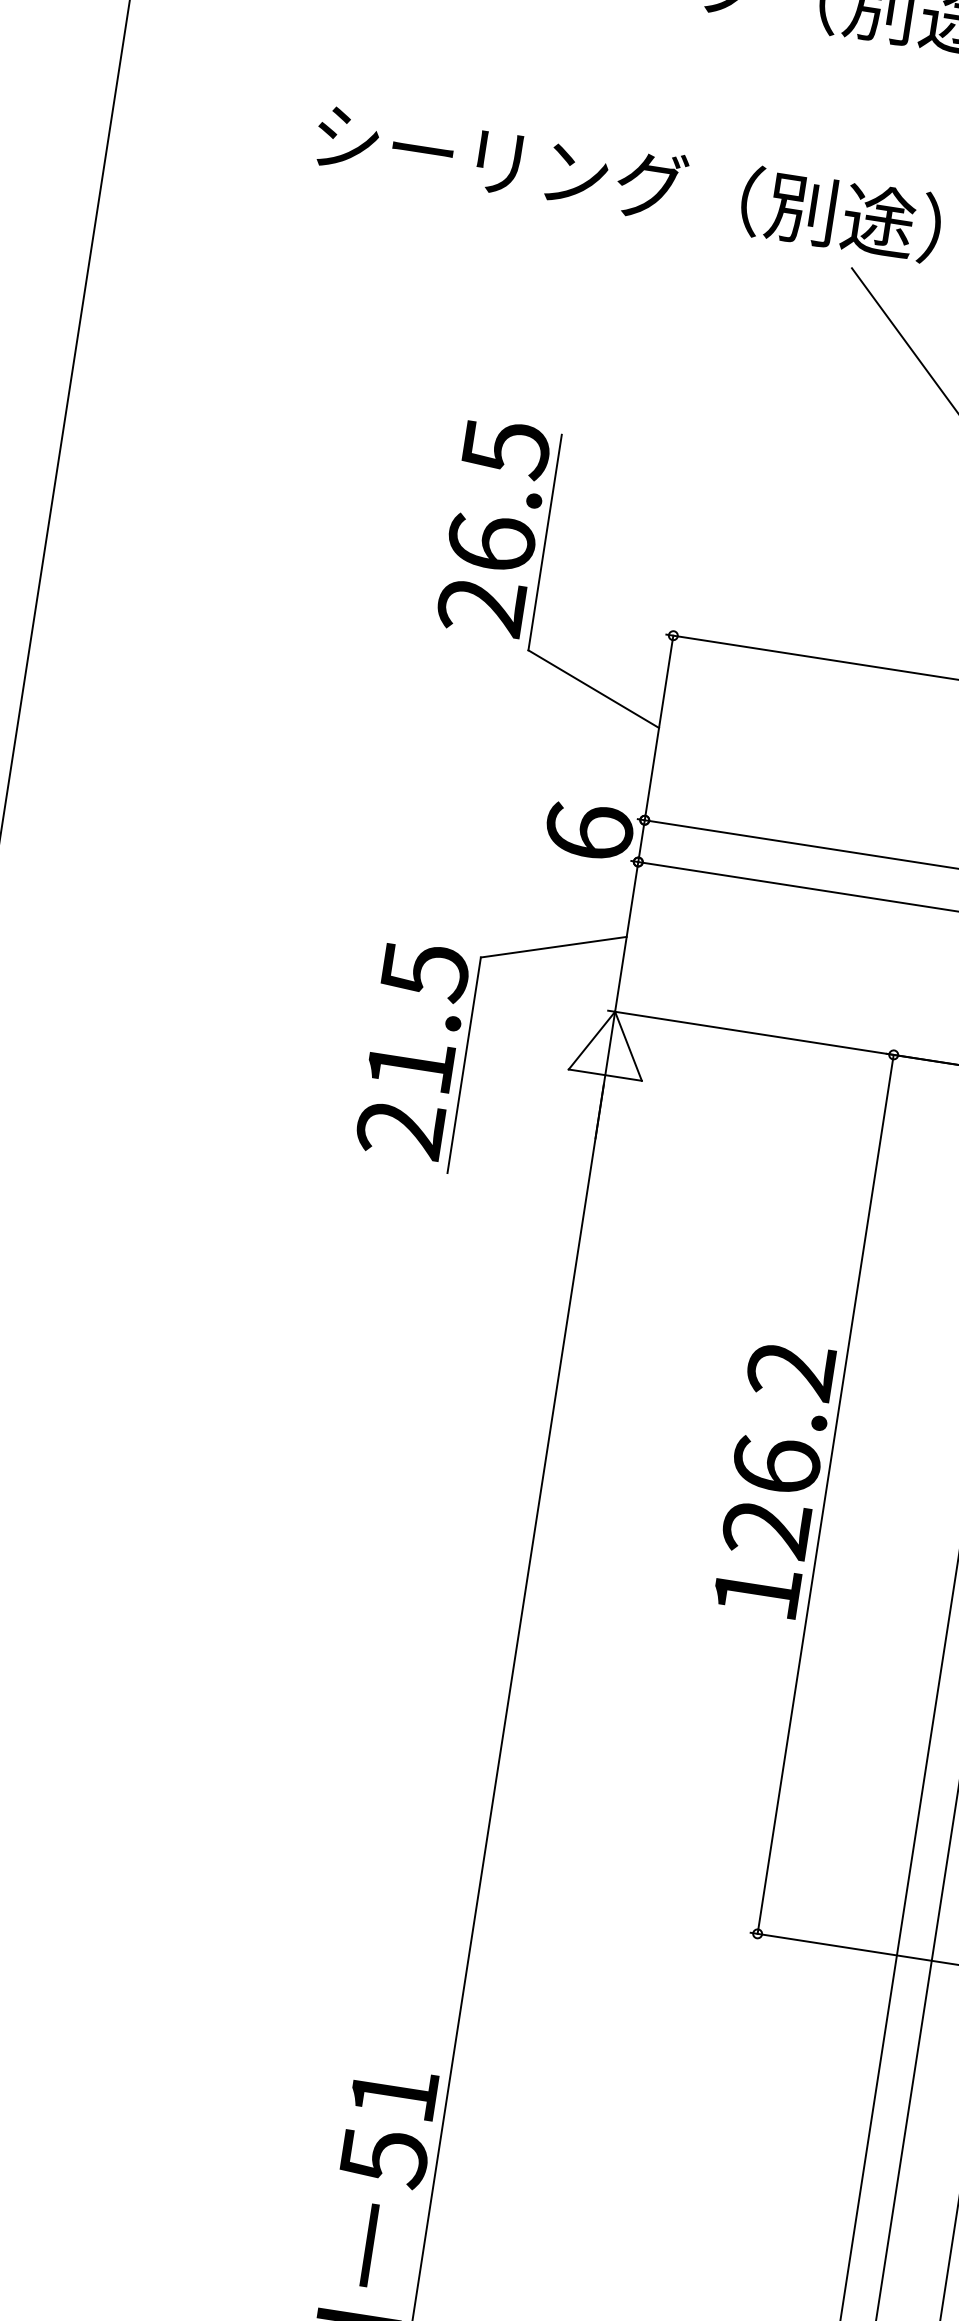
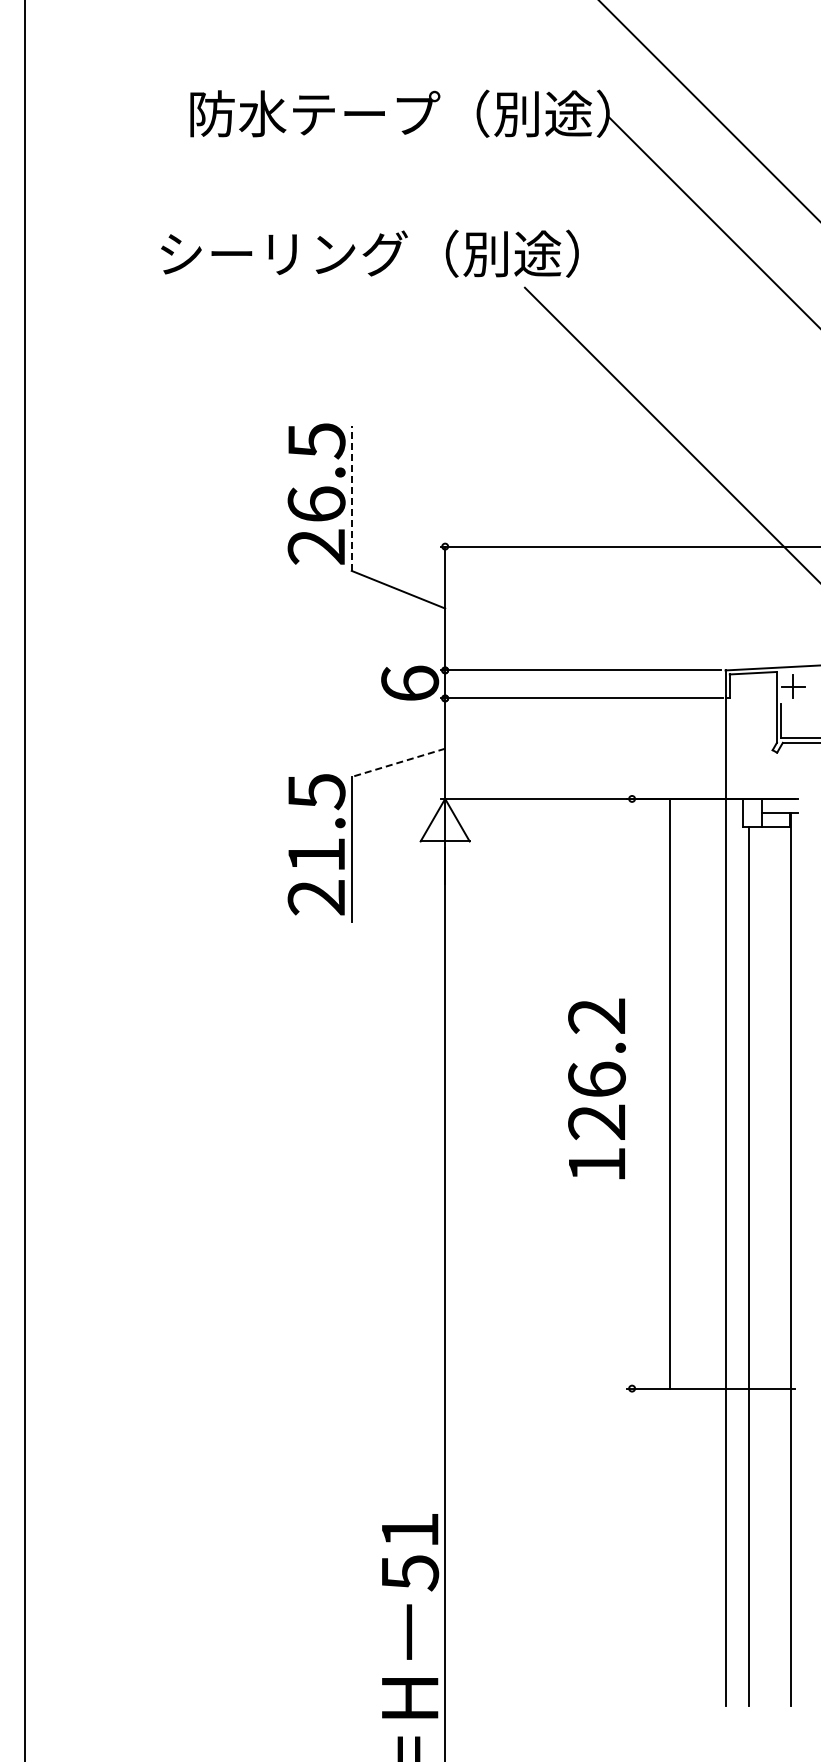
line: (544, 542) -> (351, 498), solid -> dashed
line: (553, 946) -> (398, 762), solid -> dashed
line: (826, 1494) -> (670, 1093), moved

